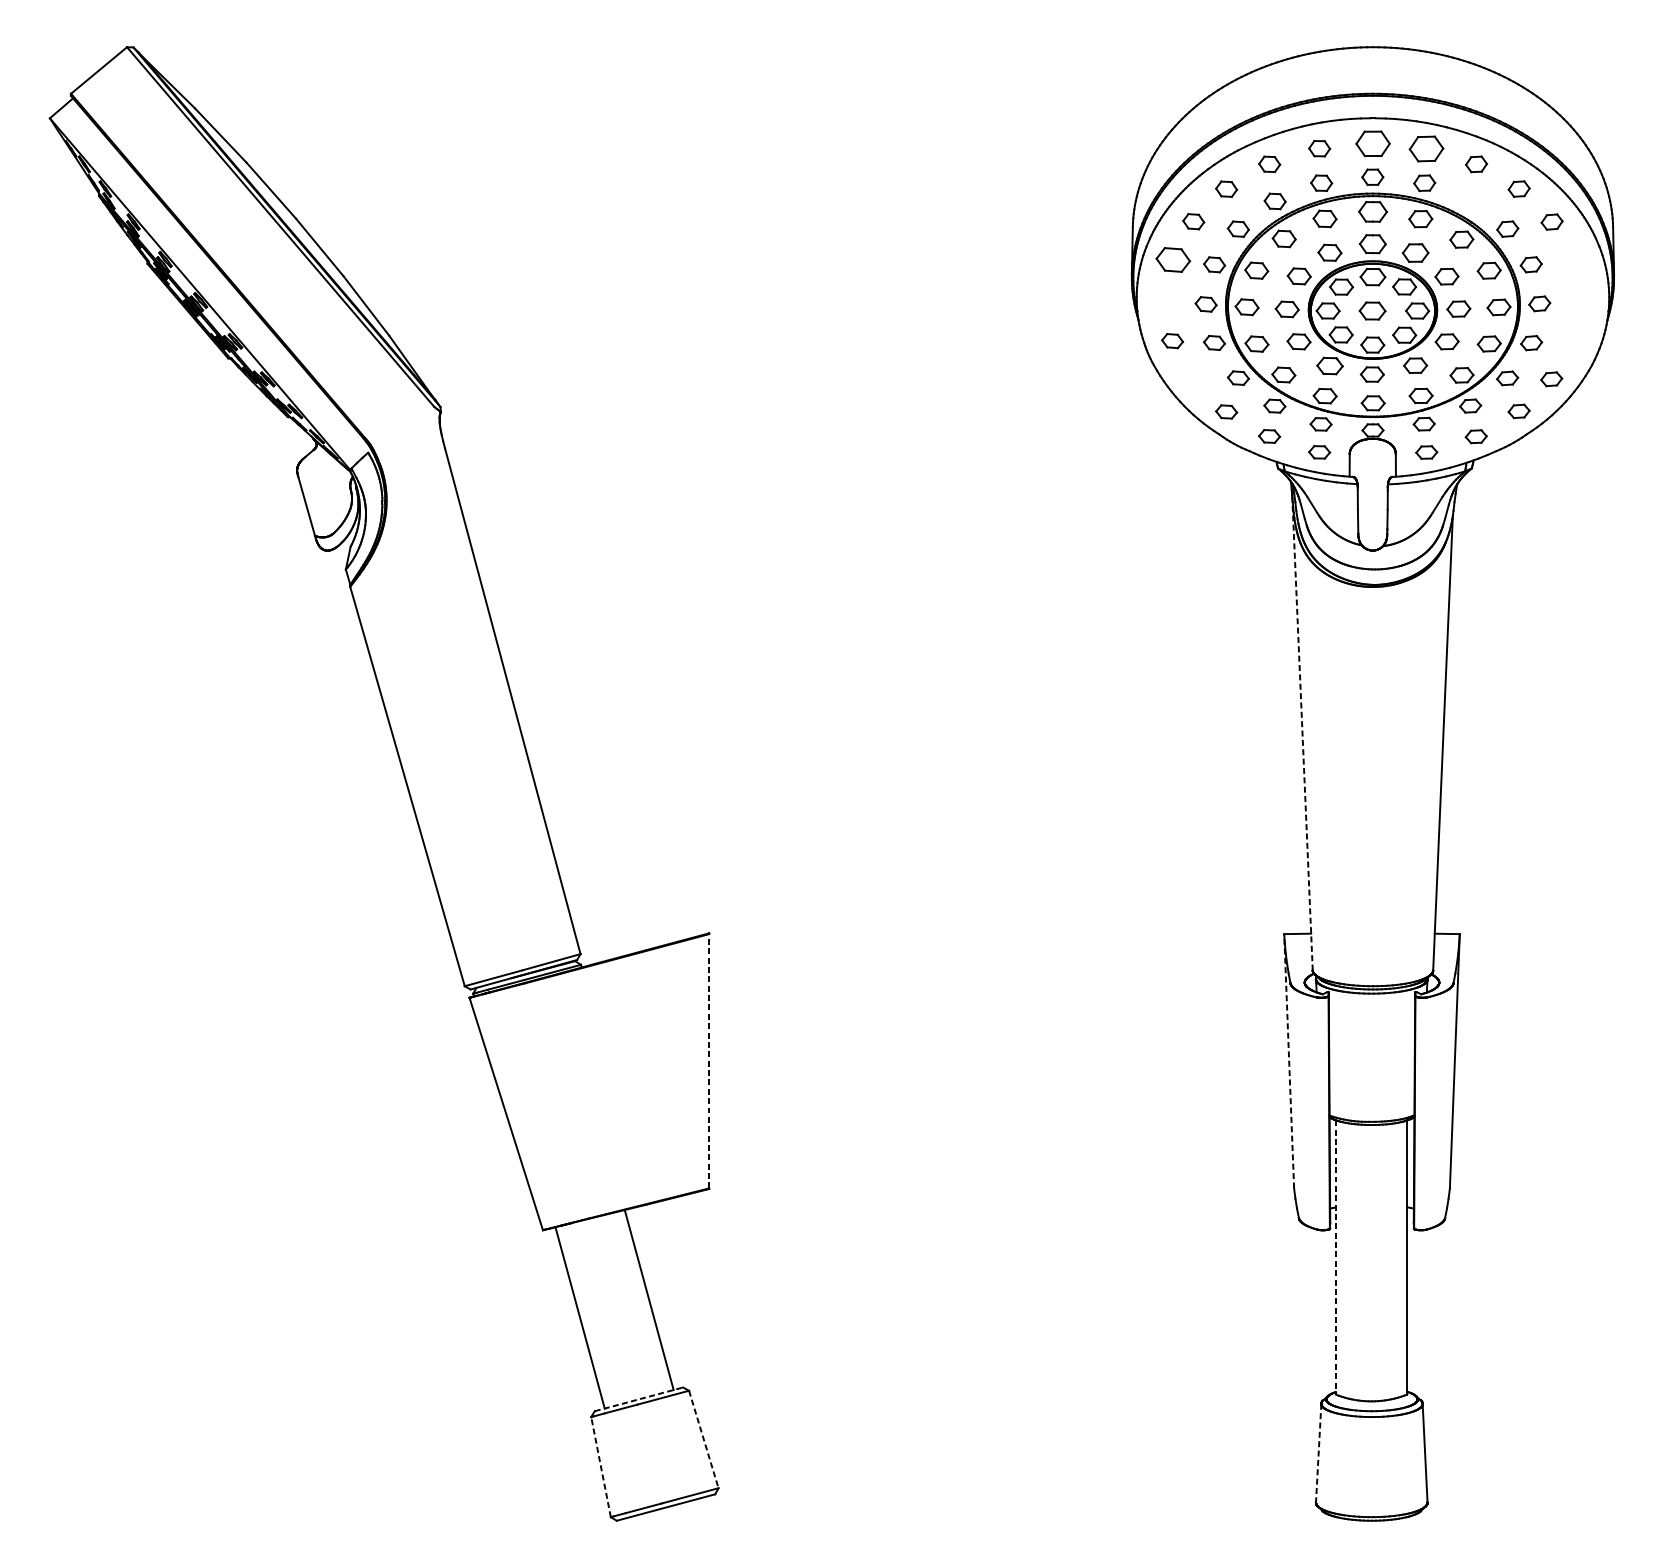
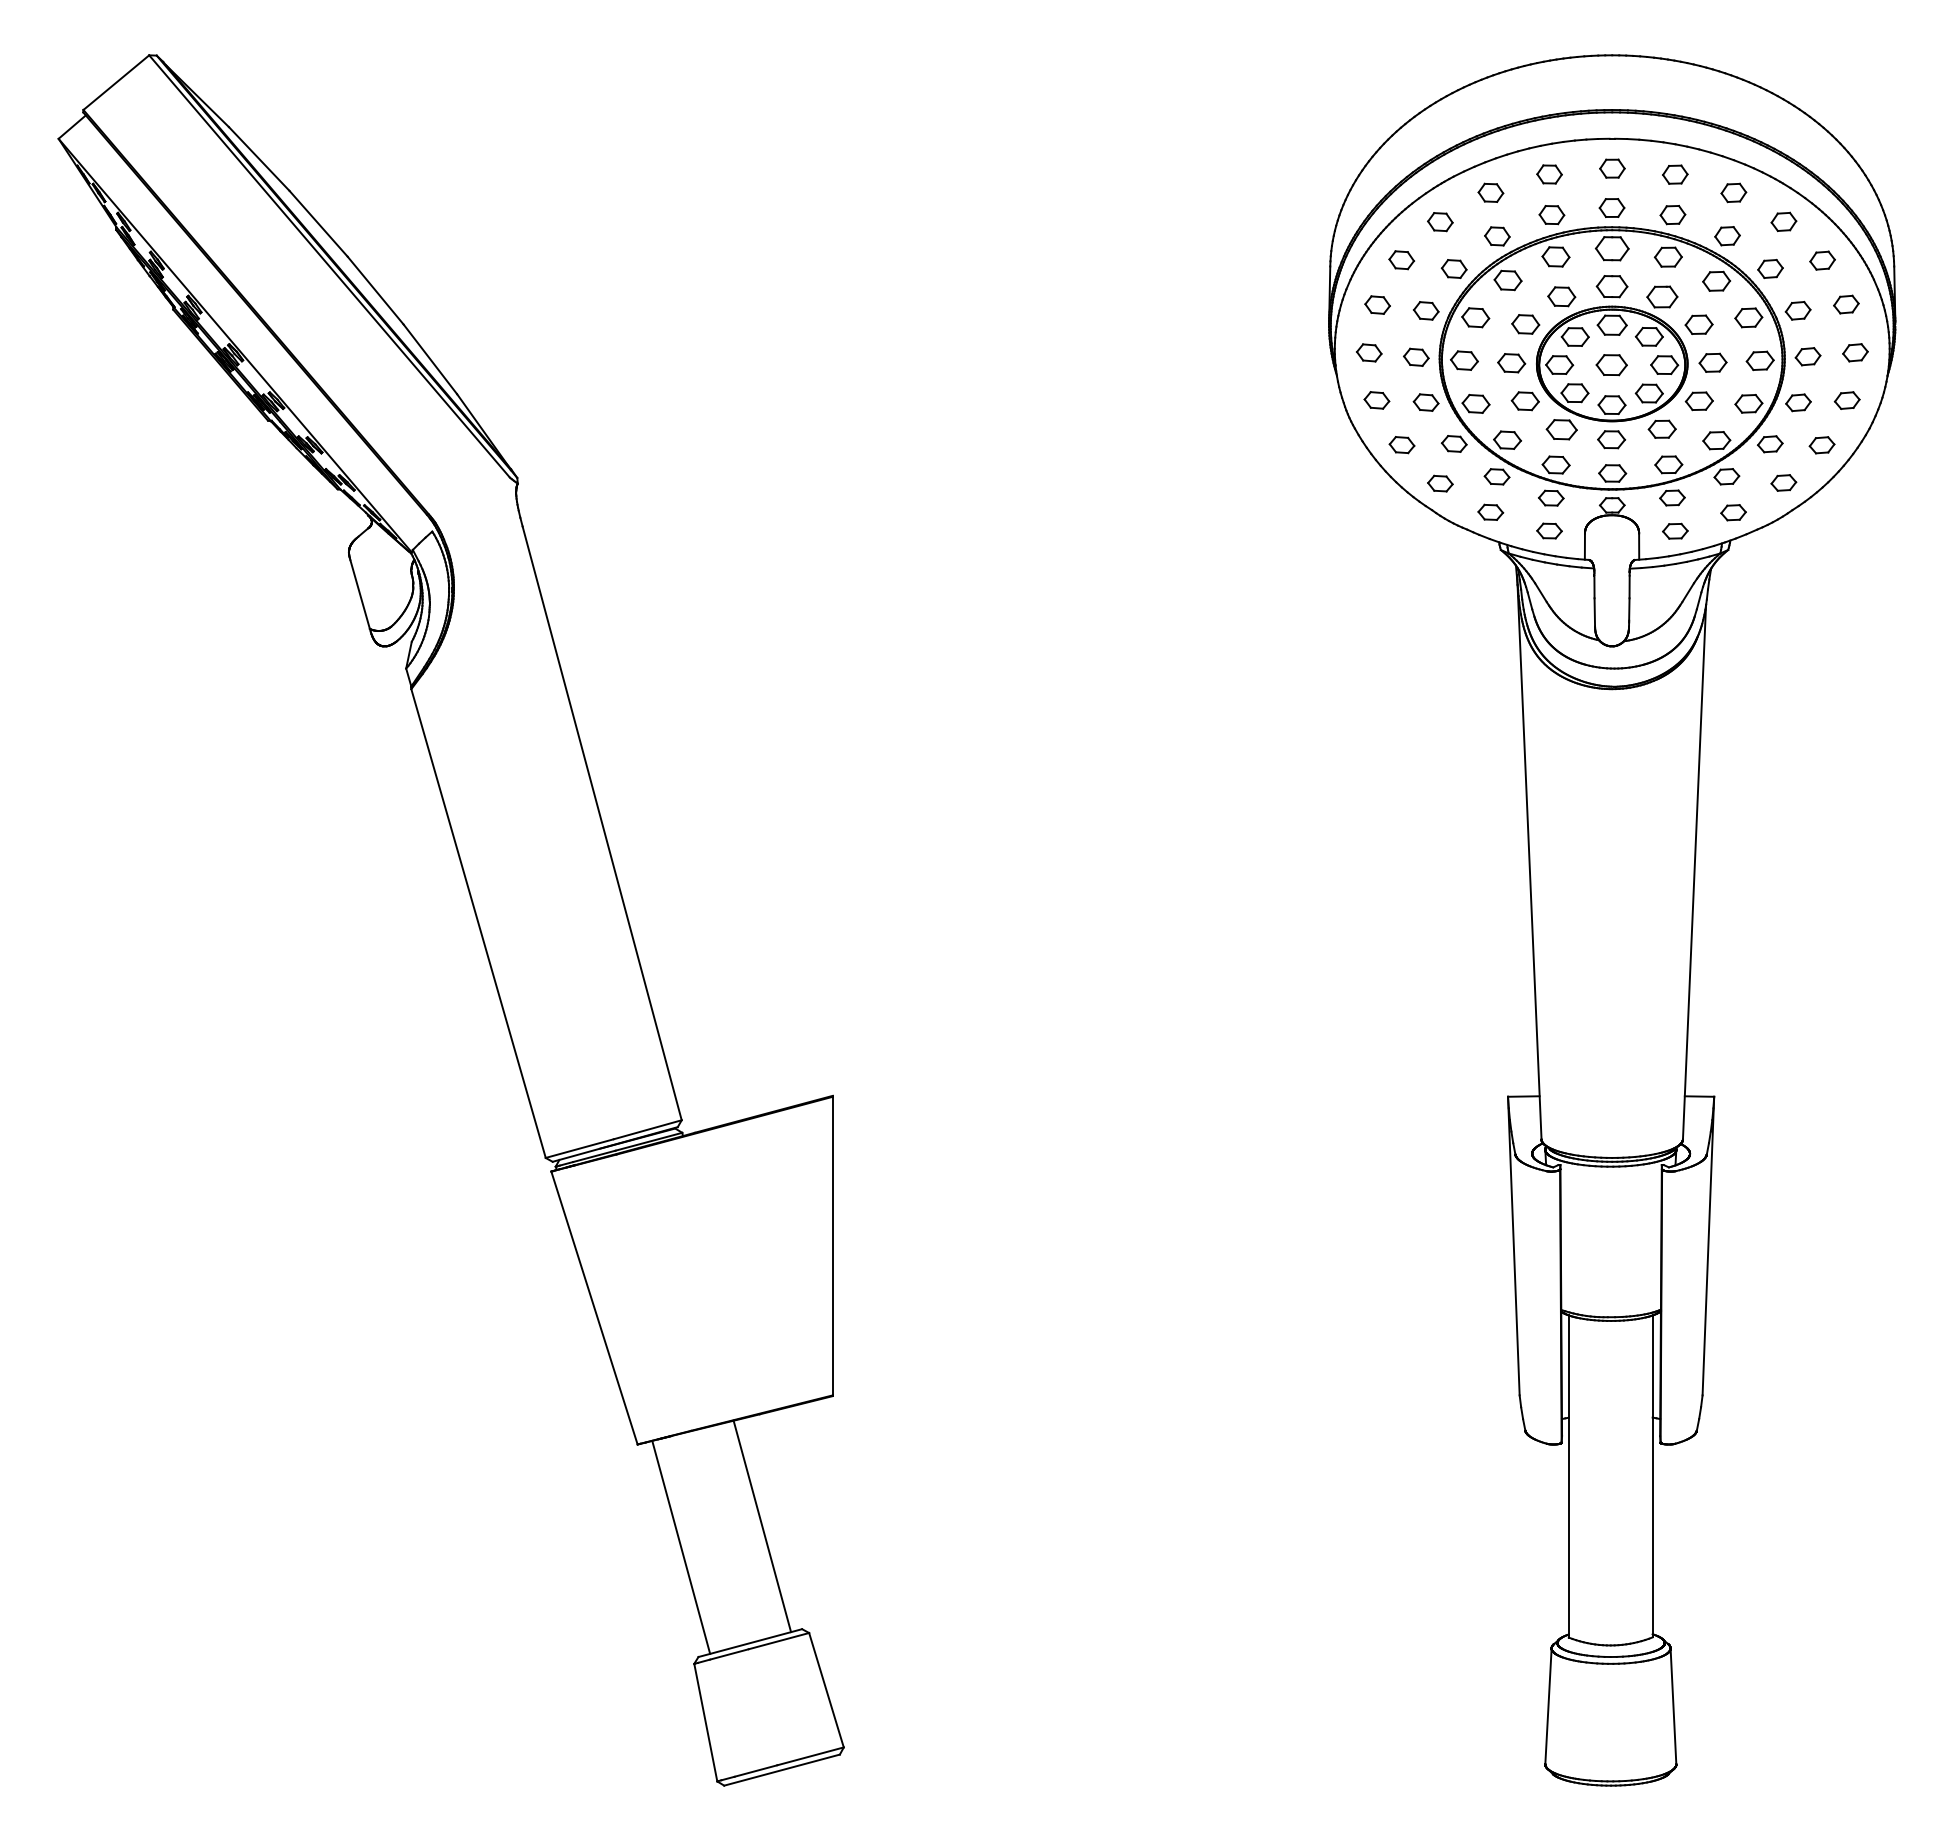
part: (1373, 143) -> (1612, 168), size x0.62
part: (1426, 148) -> (1675, 174), size x0.62
part: (1471, 201) -> (1727, 236), added
part: (1173, 259) -> (1377, 304), size x0.62
part: (1572, 259) -> (1846, 304), added
part: (1166, 300) -> (1369, 352), added
part: (1580, 300) -> (1855, 352), added
part: (1572, 341) -> (1846, 400), added
part: (1193, 379) -> (1401, 445), added
line: (1302, 734) -> (1529, 862), dashed -> solid
line: (708, 1060) -> (832, 1245), dashed -> solid
line: (1288, 1060) -> (1513, 1245), dashed -> solid
line: (1335, 1258) -> (1568, 1477), dashed -> solid
line: (639, 1399) -> (750, 1643), dashed -> solid
line: (703, 1439) -> (826, 1690), dashed -> solid
line: (1318, 1453) -> (1548, 1706), dashed -> solid
line: (600, 1466) -> (705, 1722), dashed -> solid

